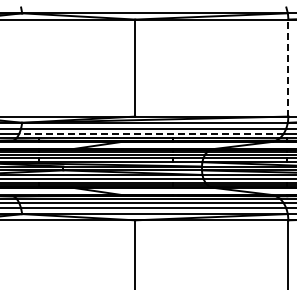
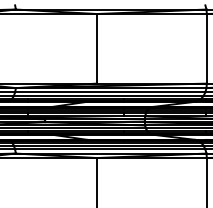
line: (288, 68) -> (206, 49), dashed -> solid
line: (151, 133) -> (108, 95), dashed -> solid

